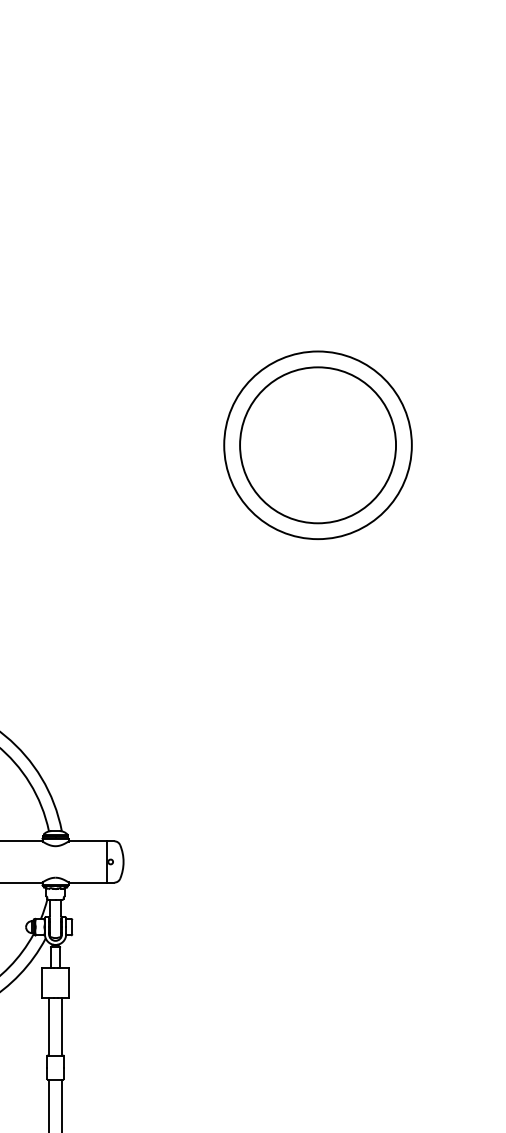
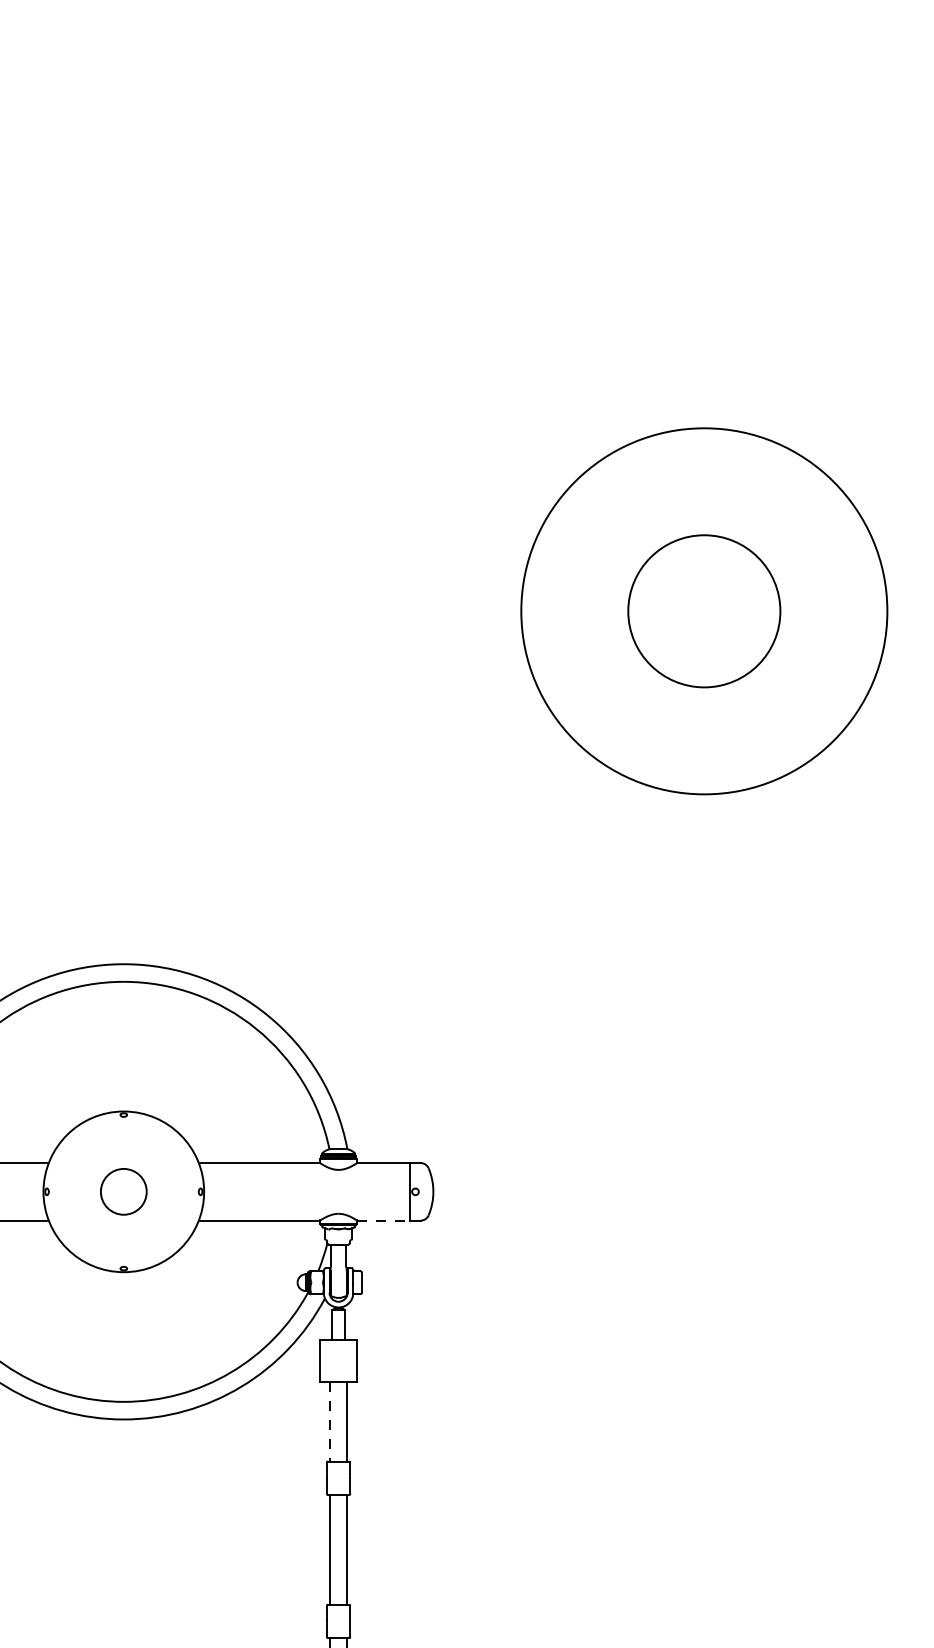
circle: (318, 444) -> (704, 610), size x0.7
circle: (318, 445) -> (704, 611), size x1.4
line: (87, 882) -> (383, 1220), solid -> dashed
line: (49, 1026) -> (330, 1421), solid -> dashed

